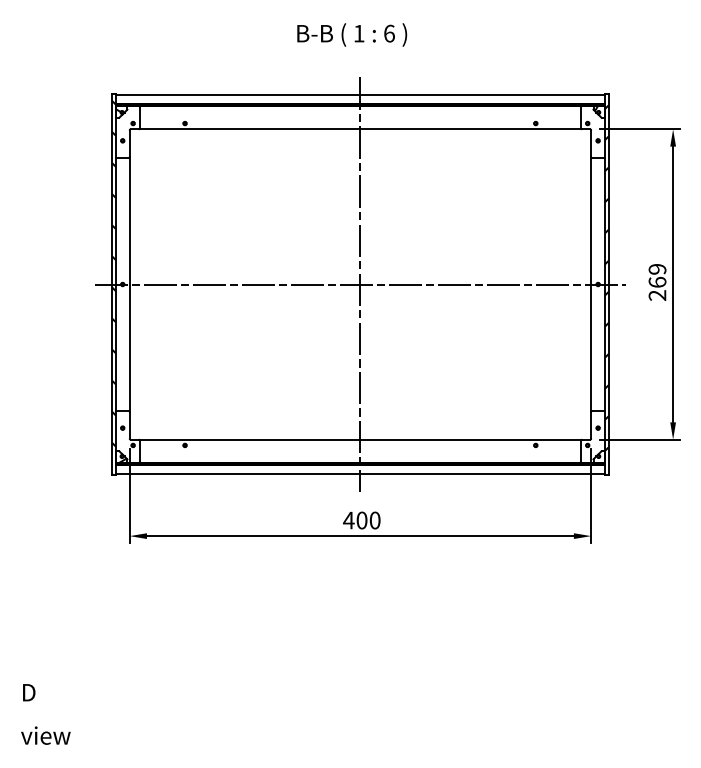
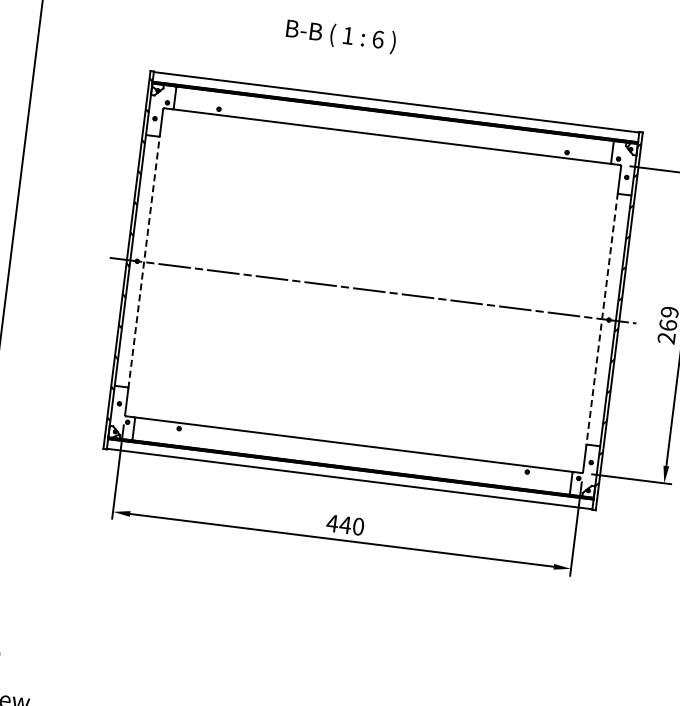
text: (352, 34) -> (341, 35), moved
line: (129, 284) -> (143, 262), solid -> dashed
line: (360, 284) -> (373, 290), removed
line: (591, 285) -> (602, 320), solid -> dashed
text: (361, 520) -> (345, 524), 400 -> 440

